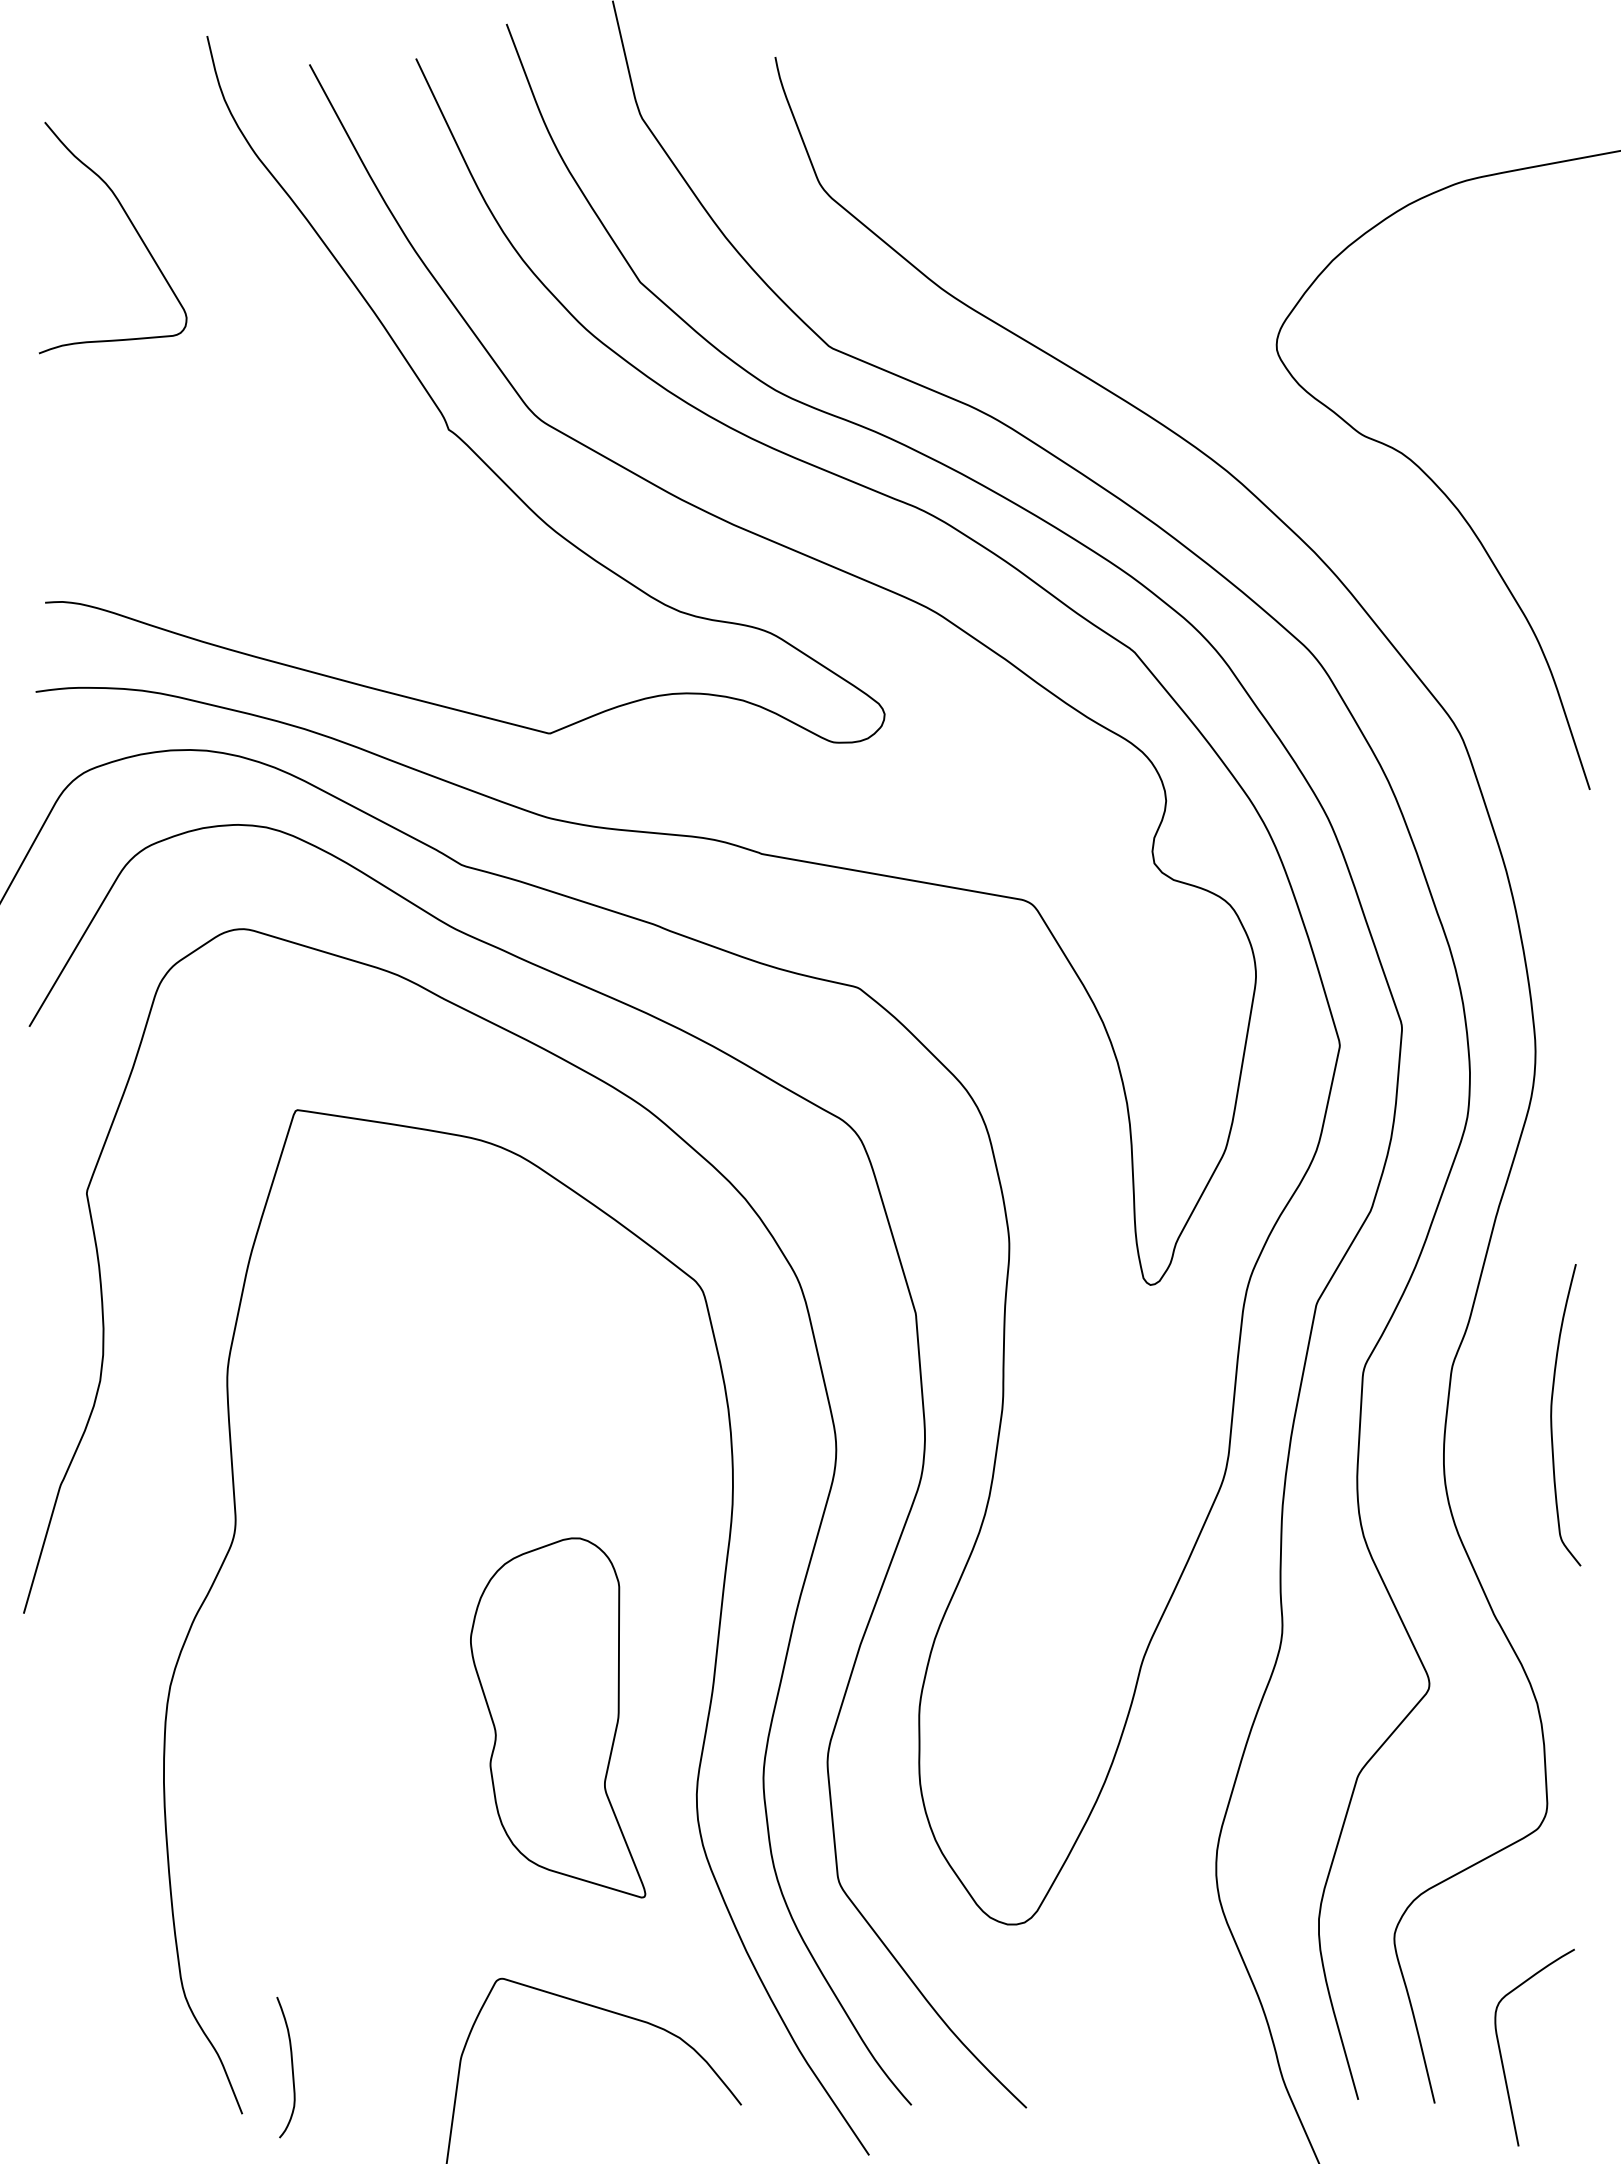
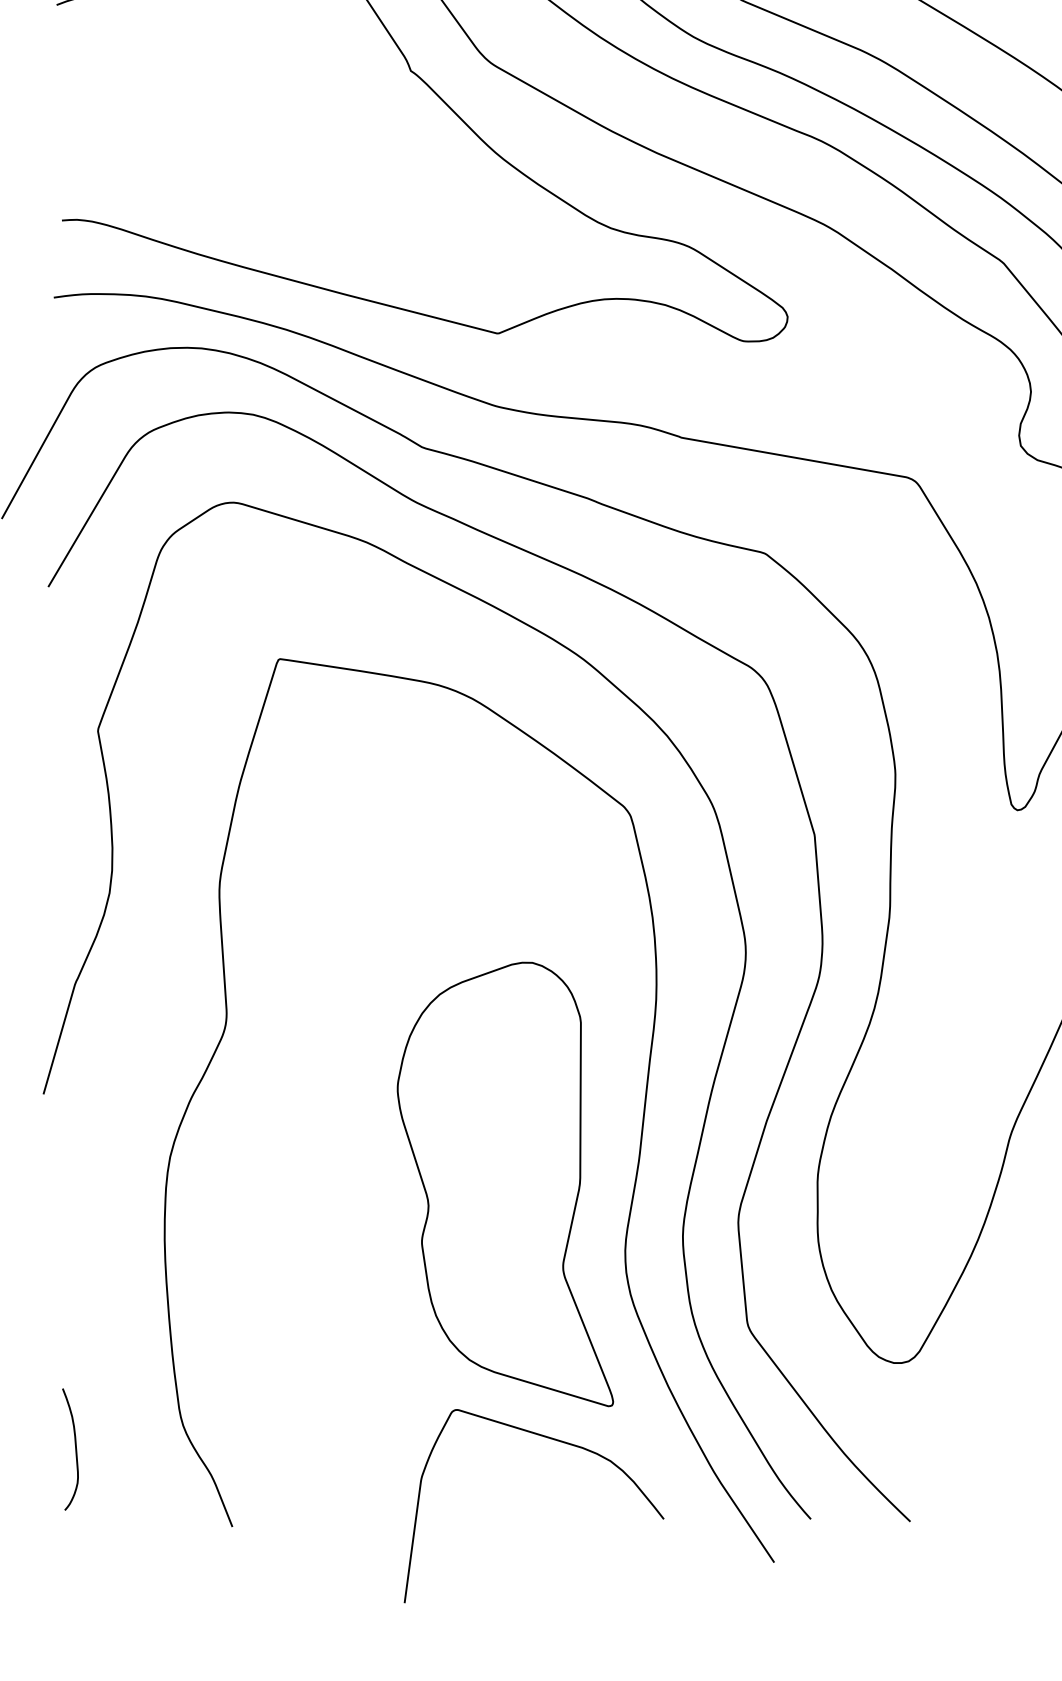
part: (557, 1717) -> (504, 1184), size x1.43
curve: (291, 2067) -> (75, 1449), moved

